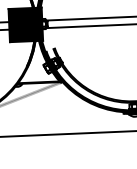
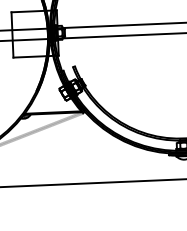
fill: (25, 24) -> (34, 33), removed

